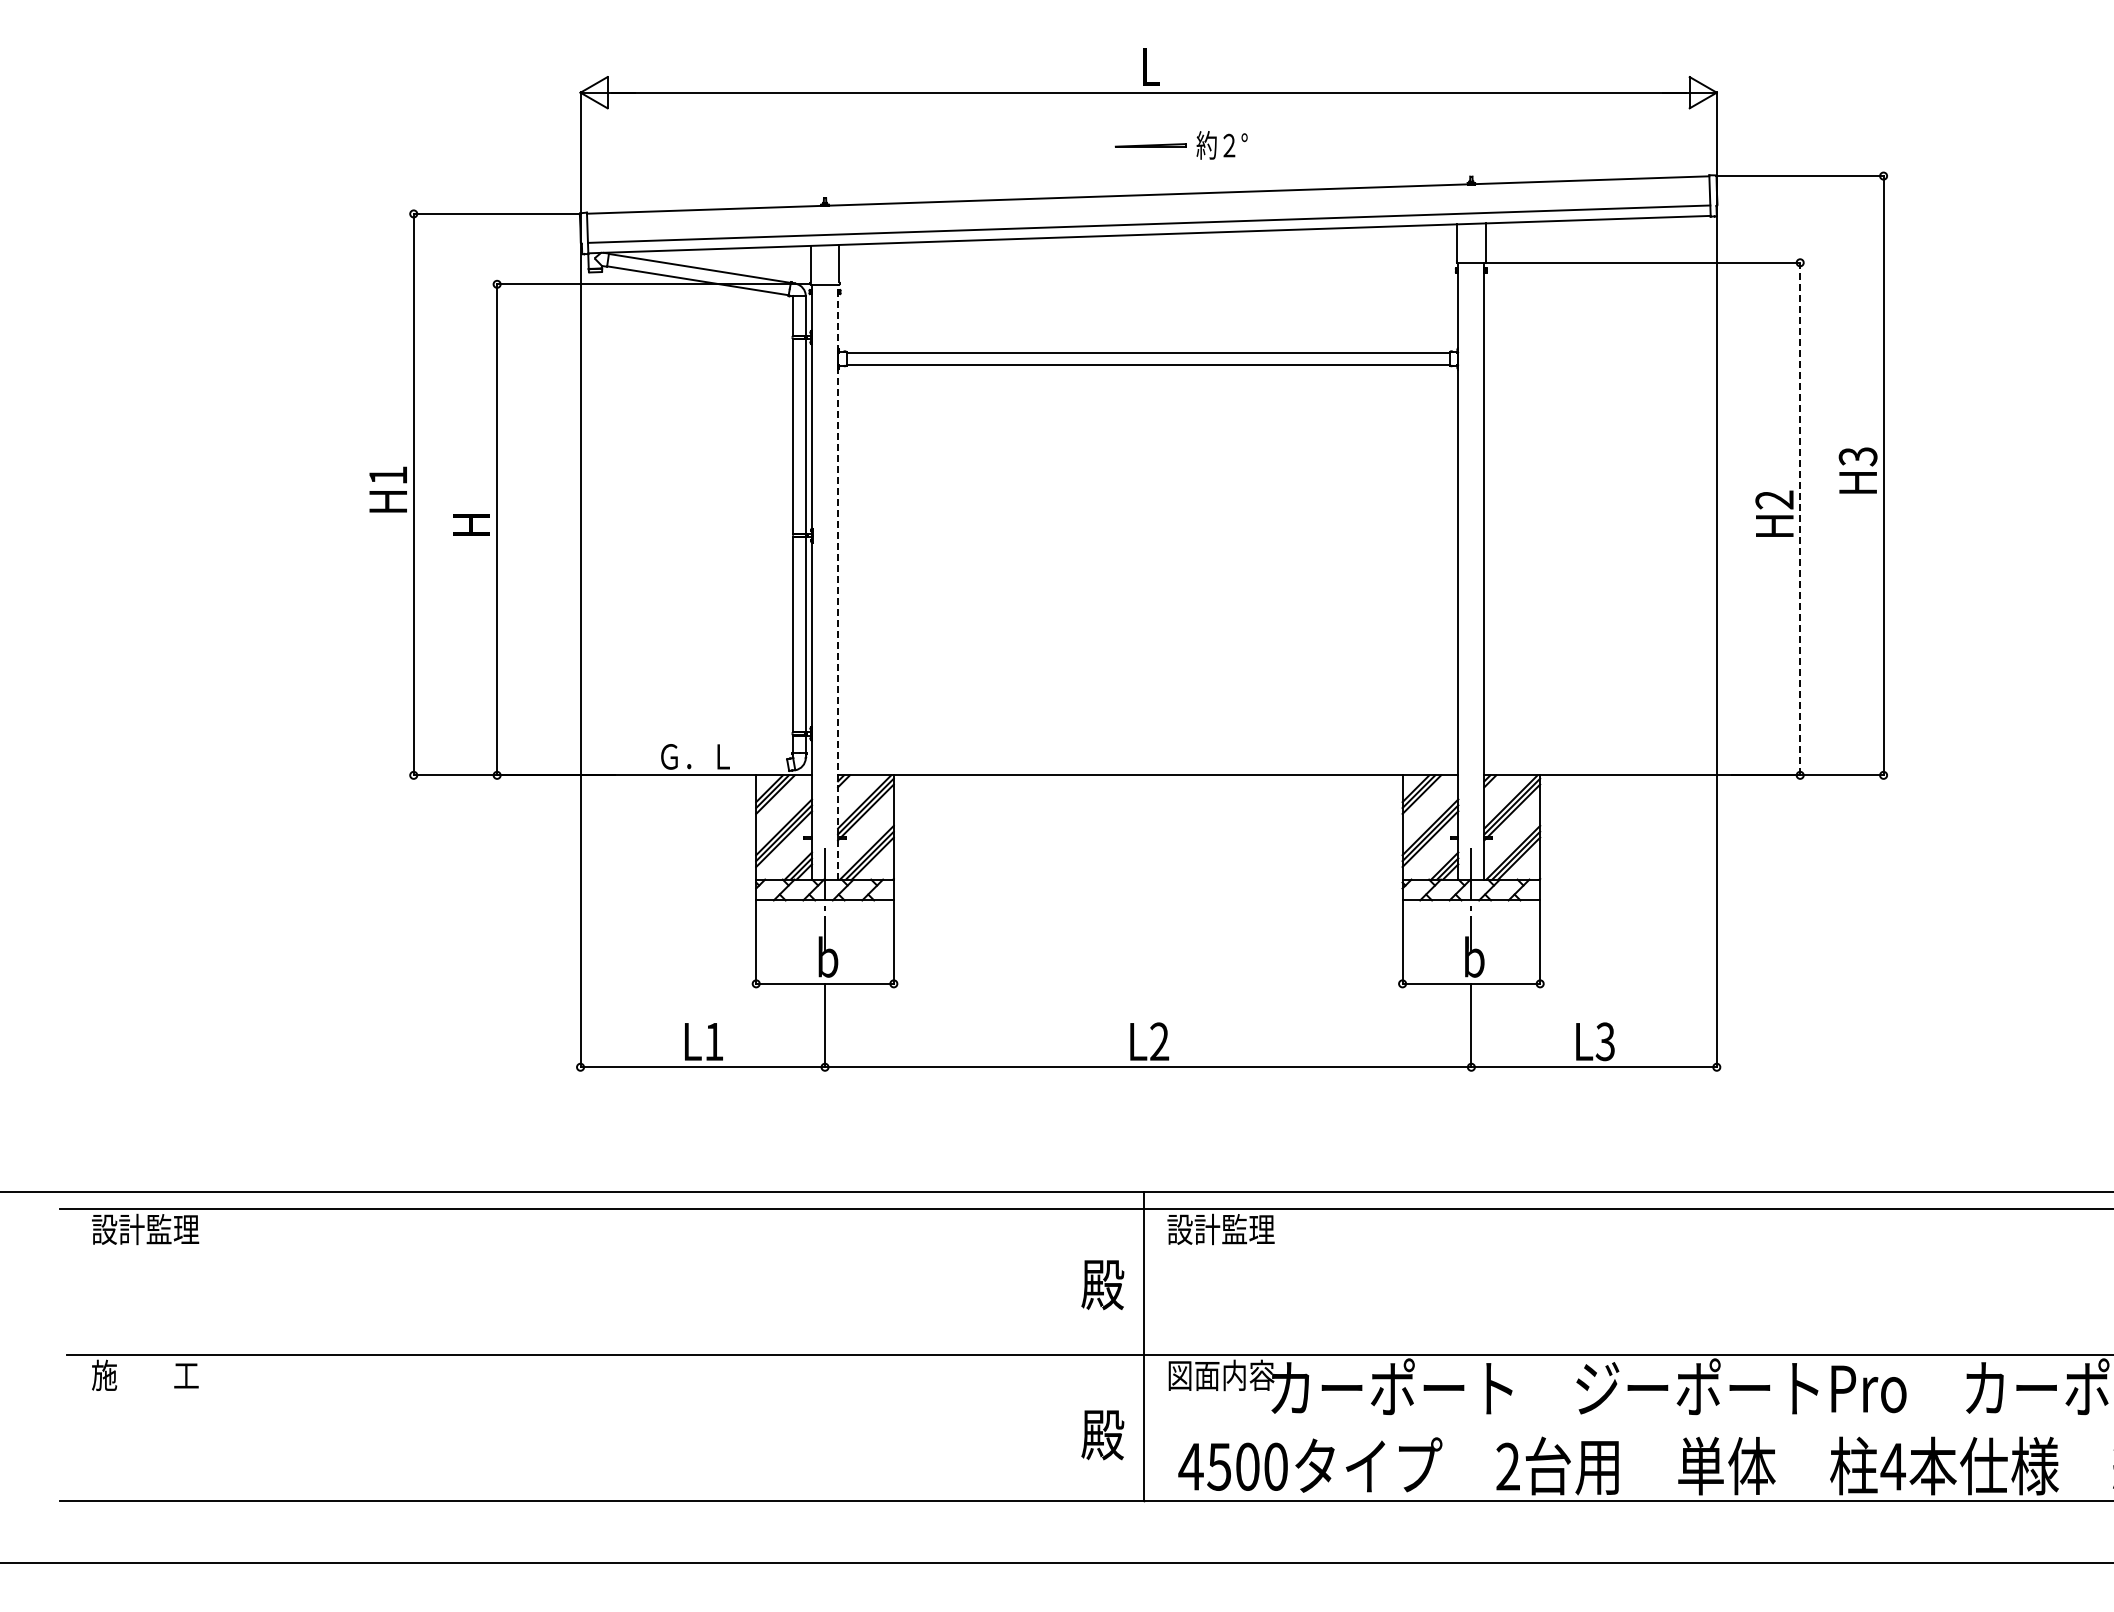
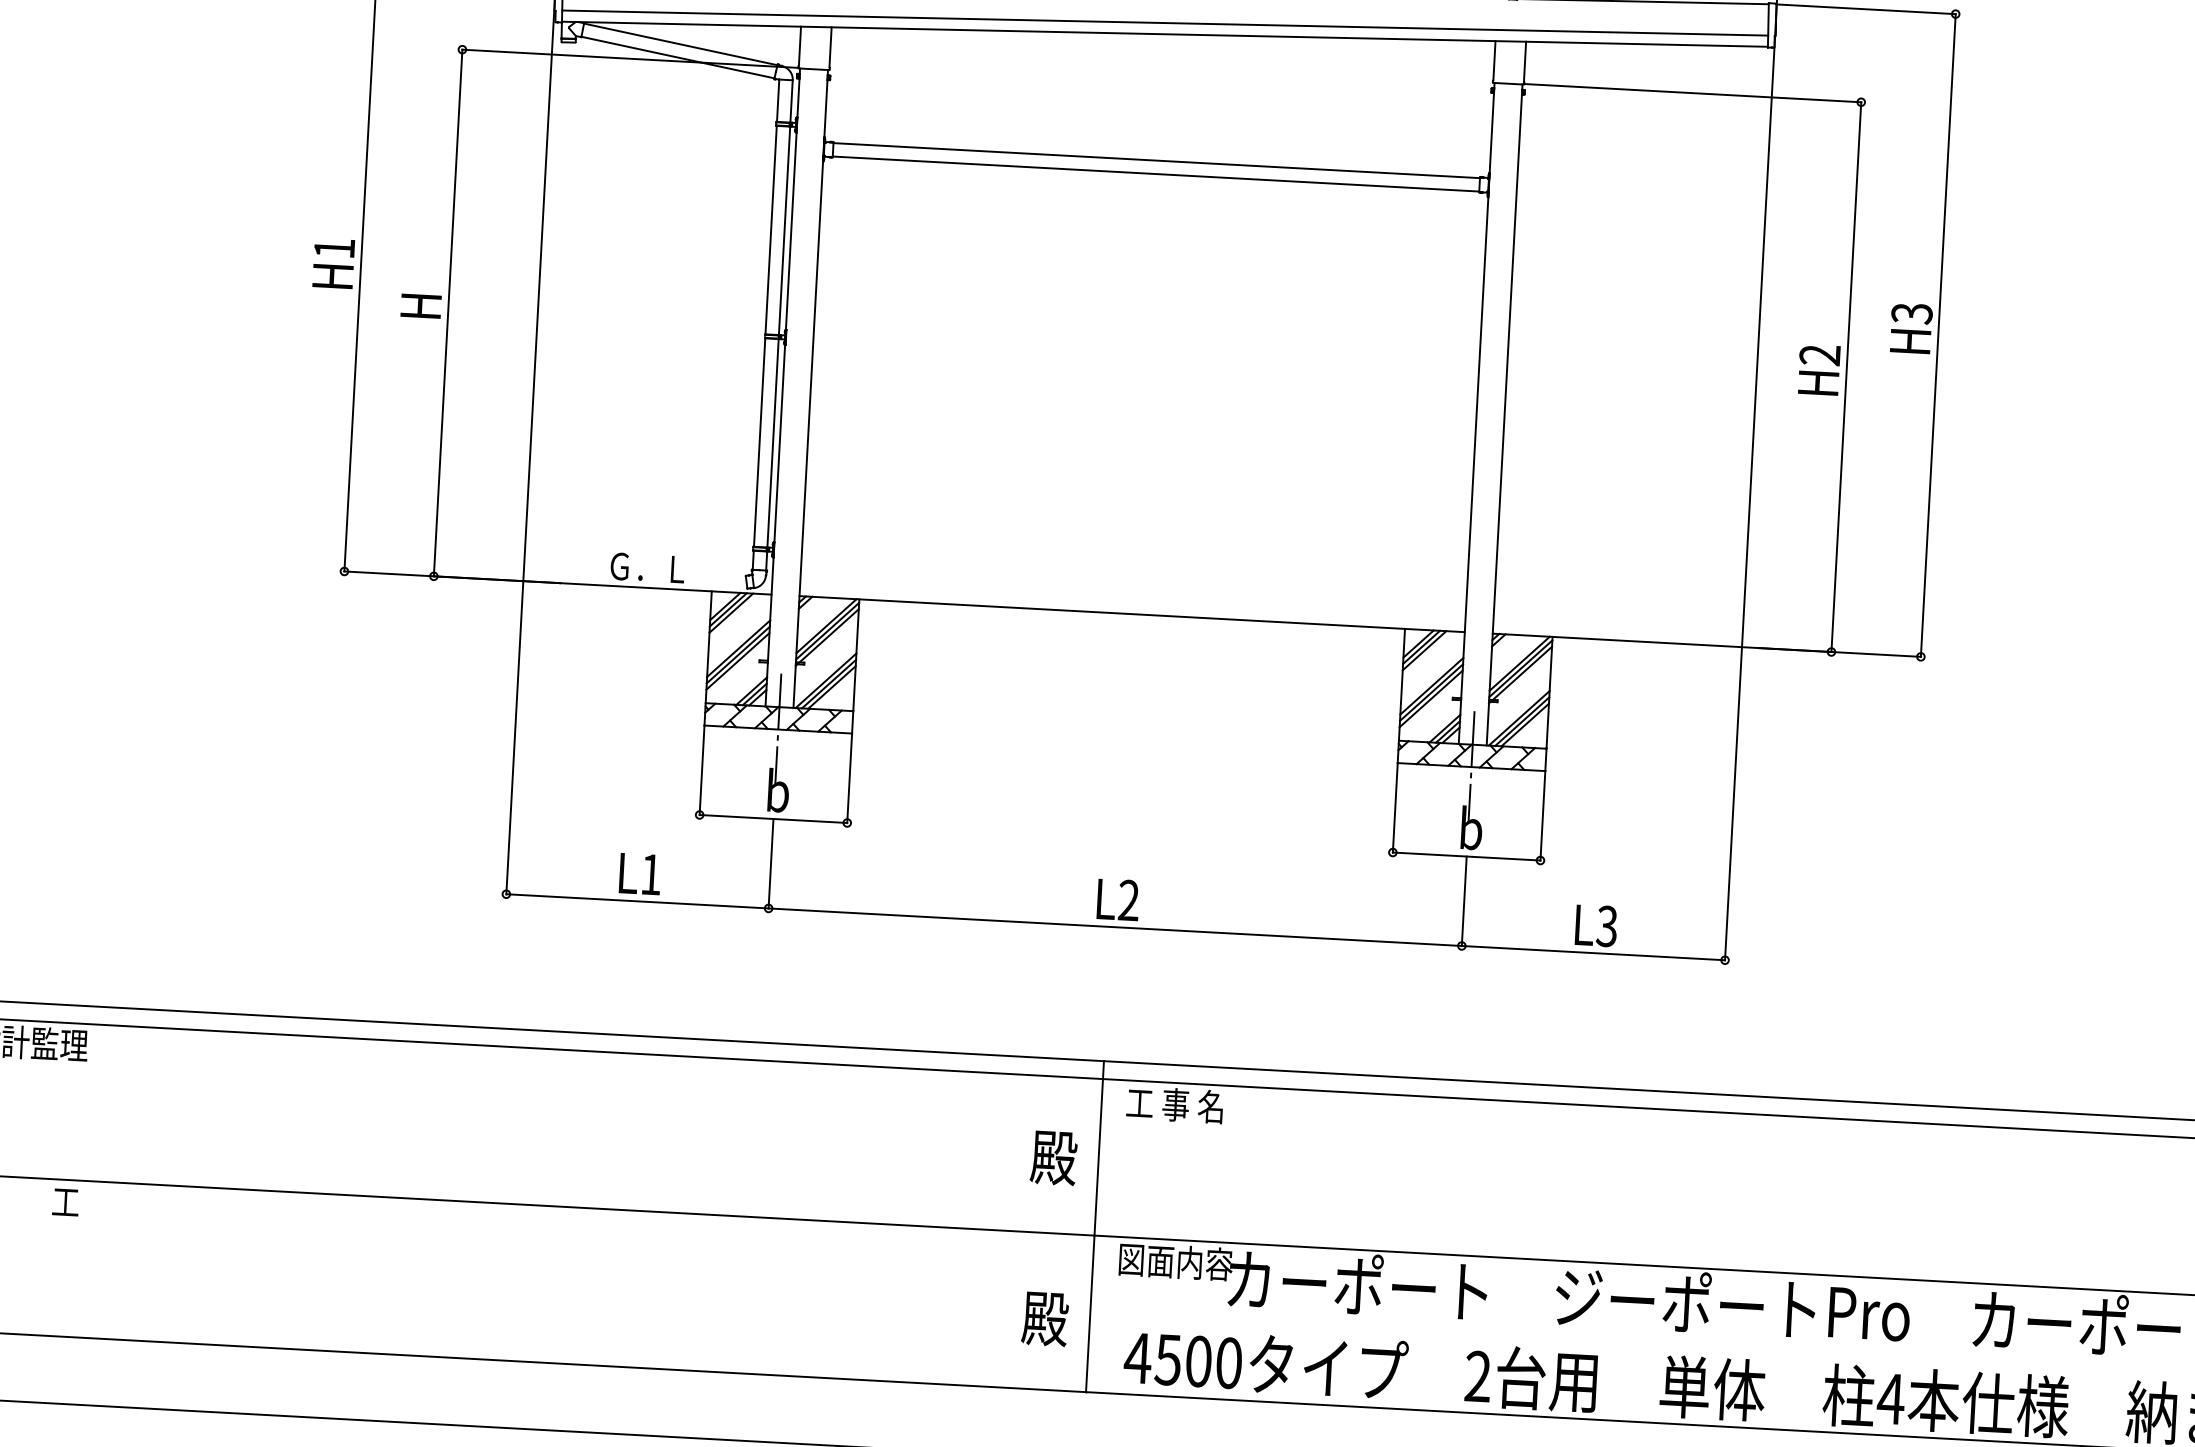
line: (1800, 518) -> (1846, 376), dashed -> solid
line: (838, 581) -> (811, 388), dashed -> solid
text: (1220, 1229) -> (1183, 1105), 設計監理 -> 工 事 名

